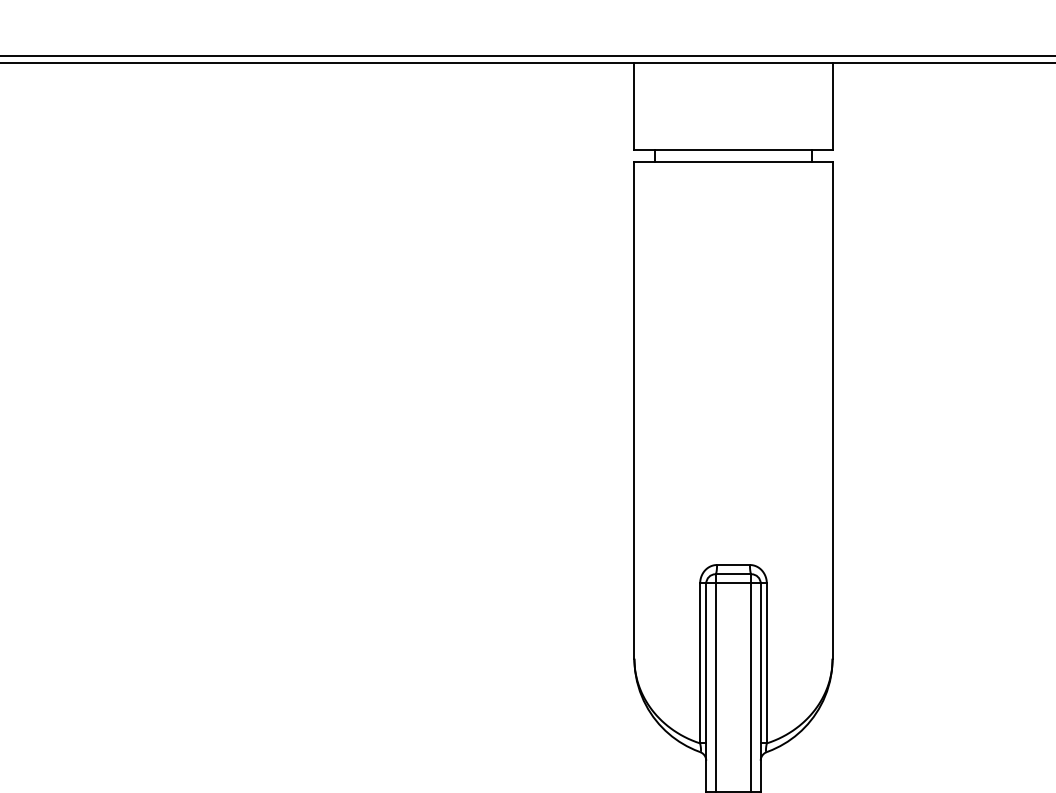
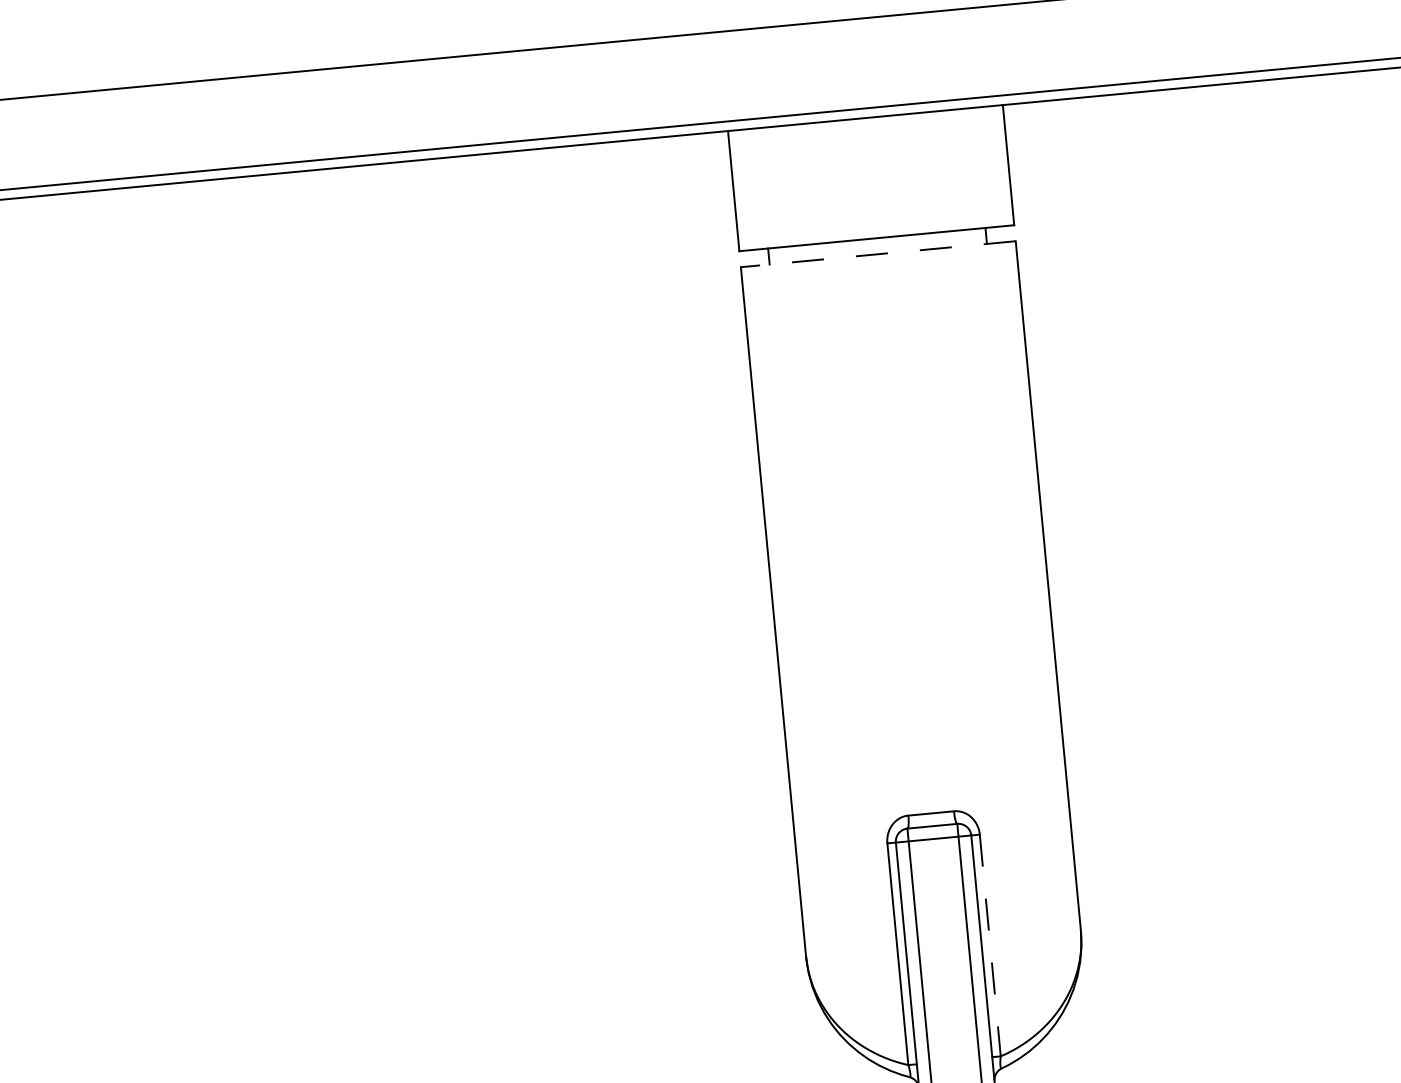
line: (732, 161) -> (876, 254), solid -> dashed
line: (766, 663) -> (989, 945), solid -> dashed

